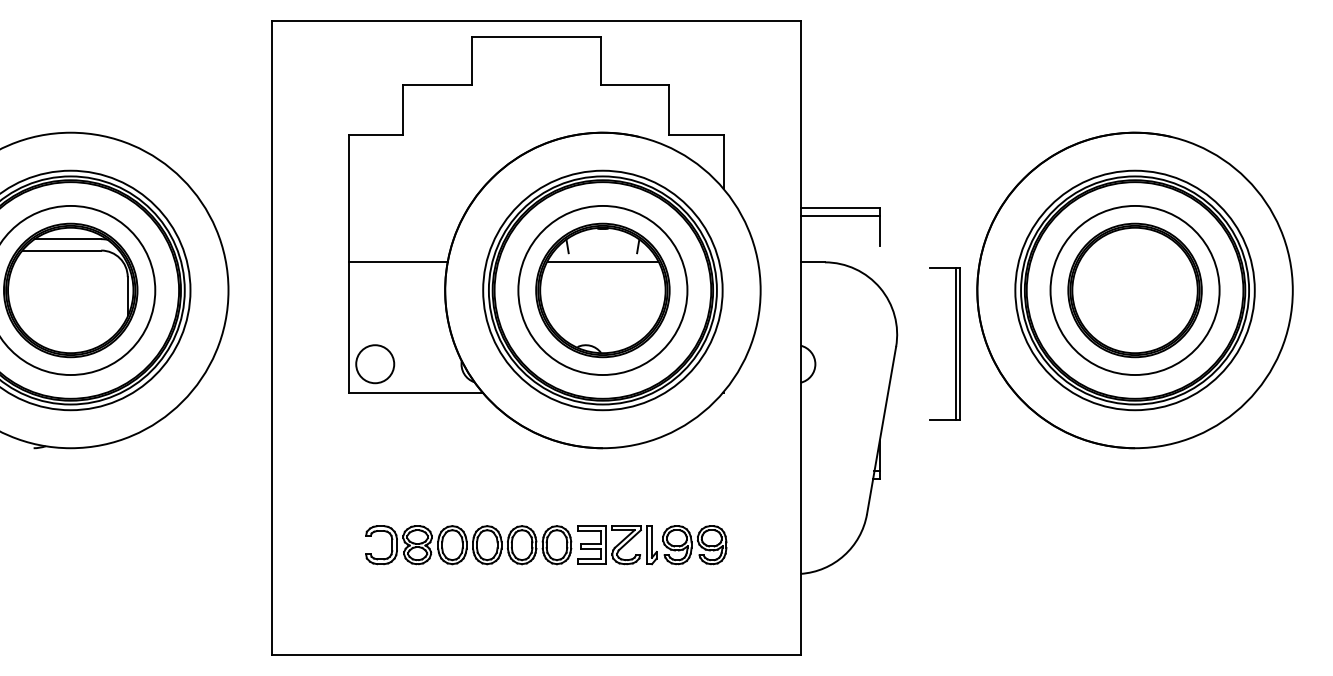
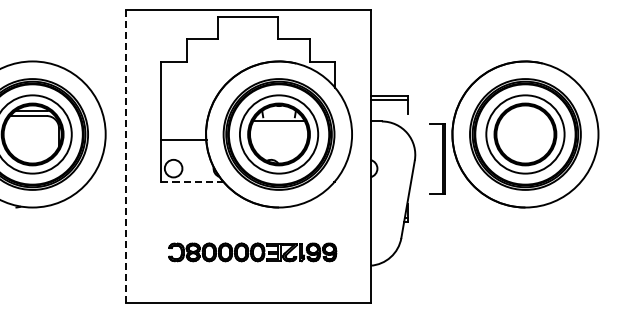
line: (398, 262) -> (184, 140), moved
line: (271, 338) -> (125, 156), solid -> dashed
line: (418, 394) -> (193, 182), solid -> dashed

